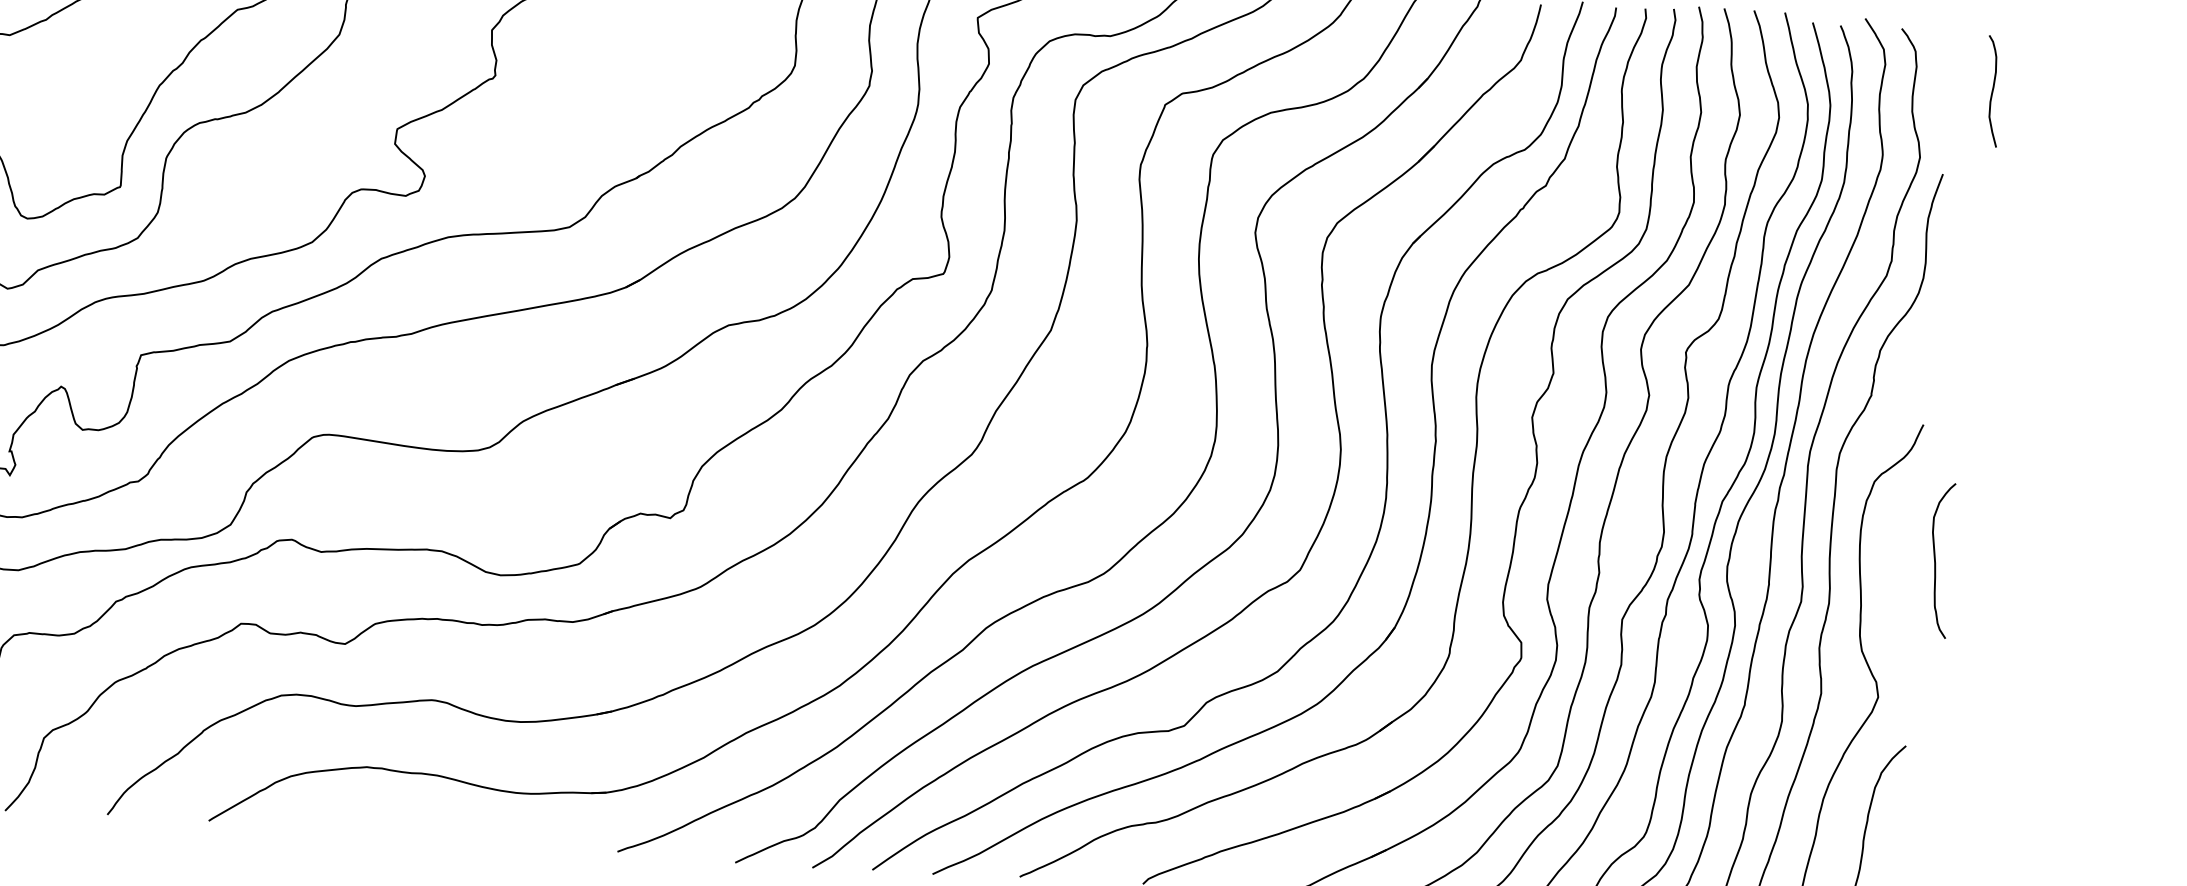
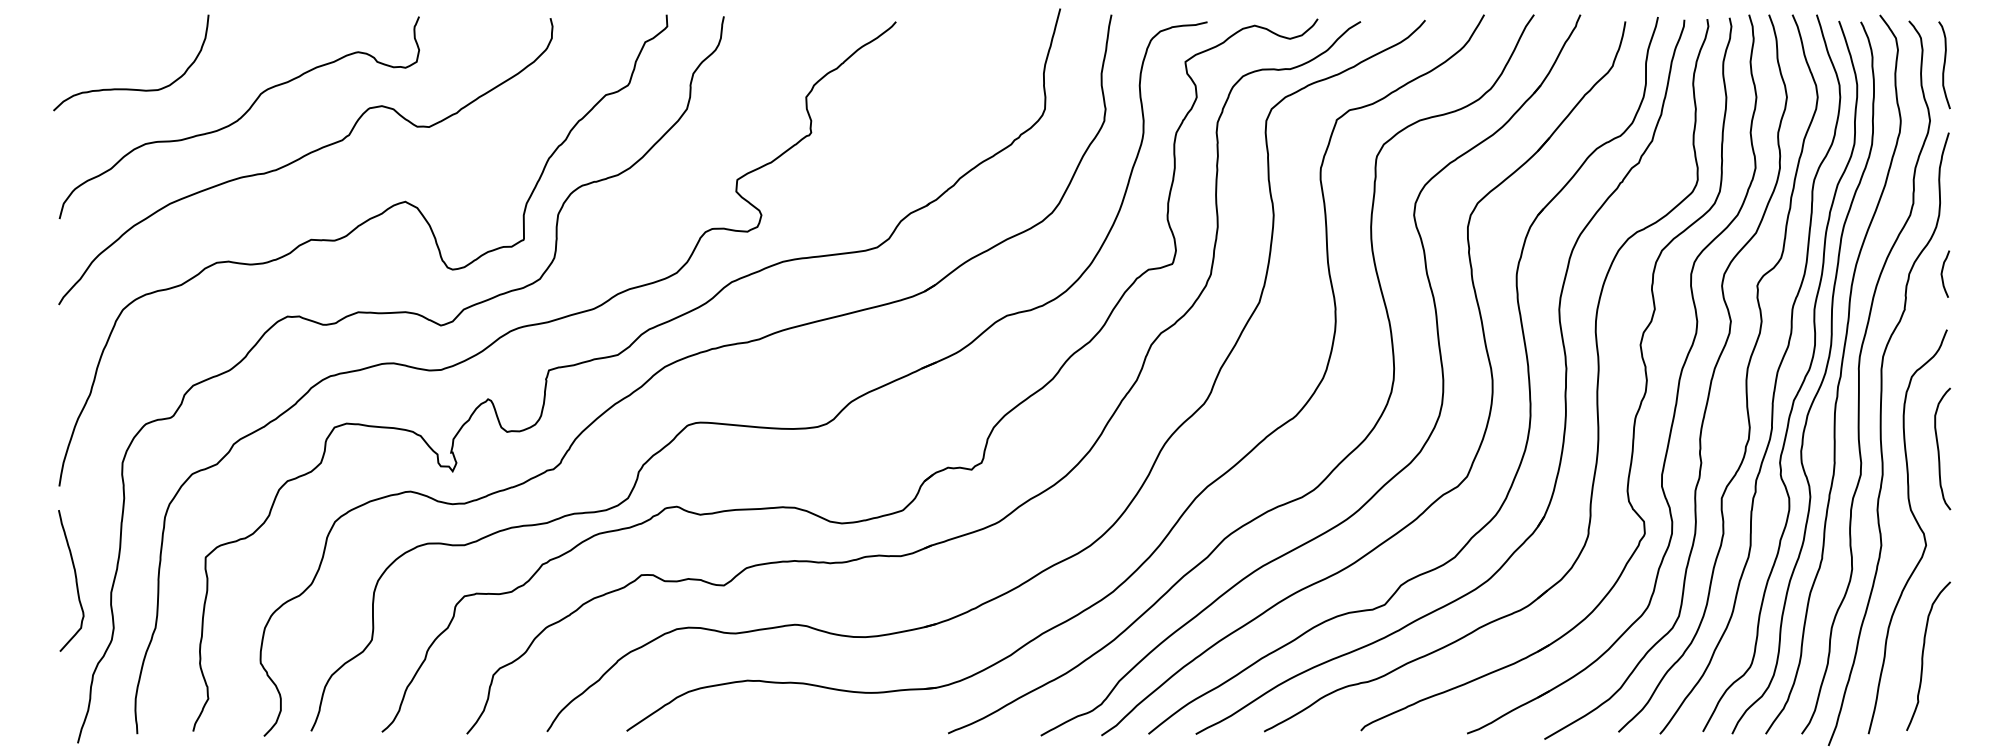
curve: (1992, 91) -> (1944, 65), moved
curve: (1922, 352) -> (1942, 273), added
curve: (1936, 560) -> (1939, 449), moved

